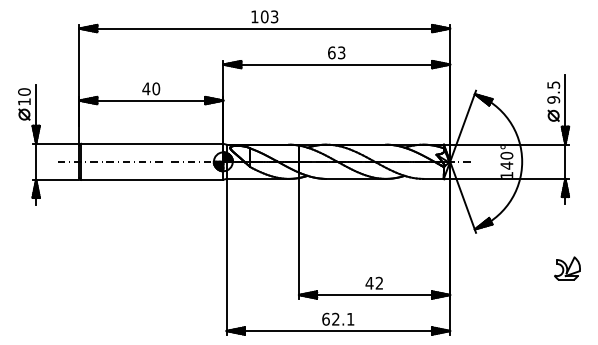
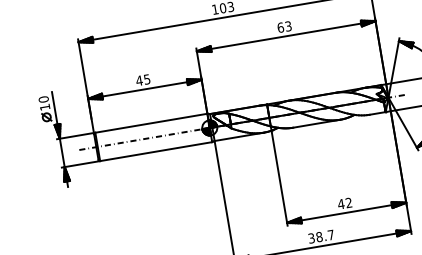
text: (156, 88) -> (147, 79), 40 -> 45
text: (338, 318) -> (321, 236), 62.1 -> 38.7

